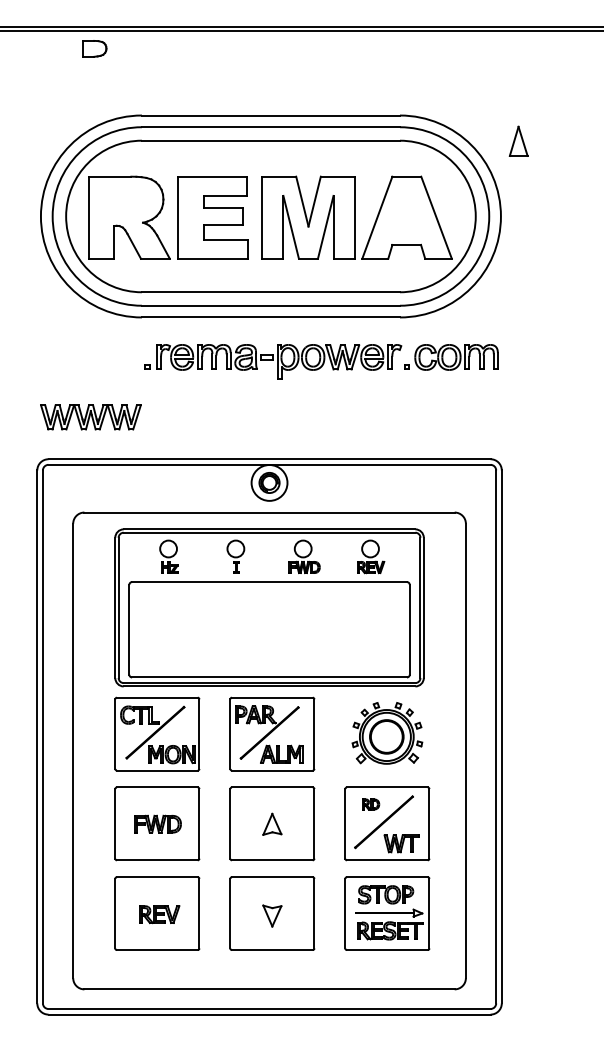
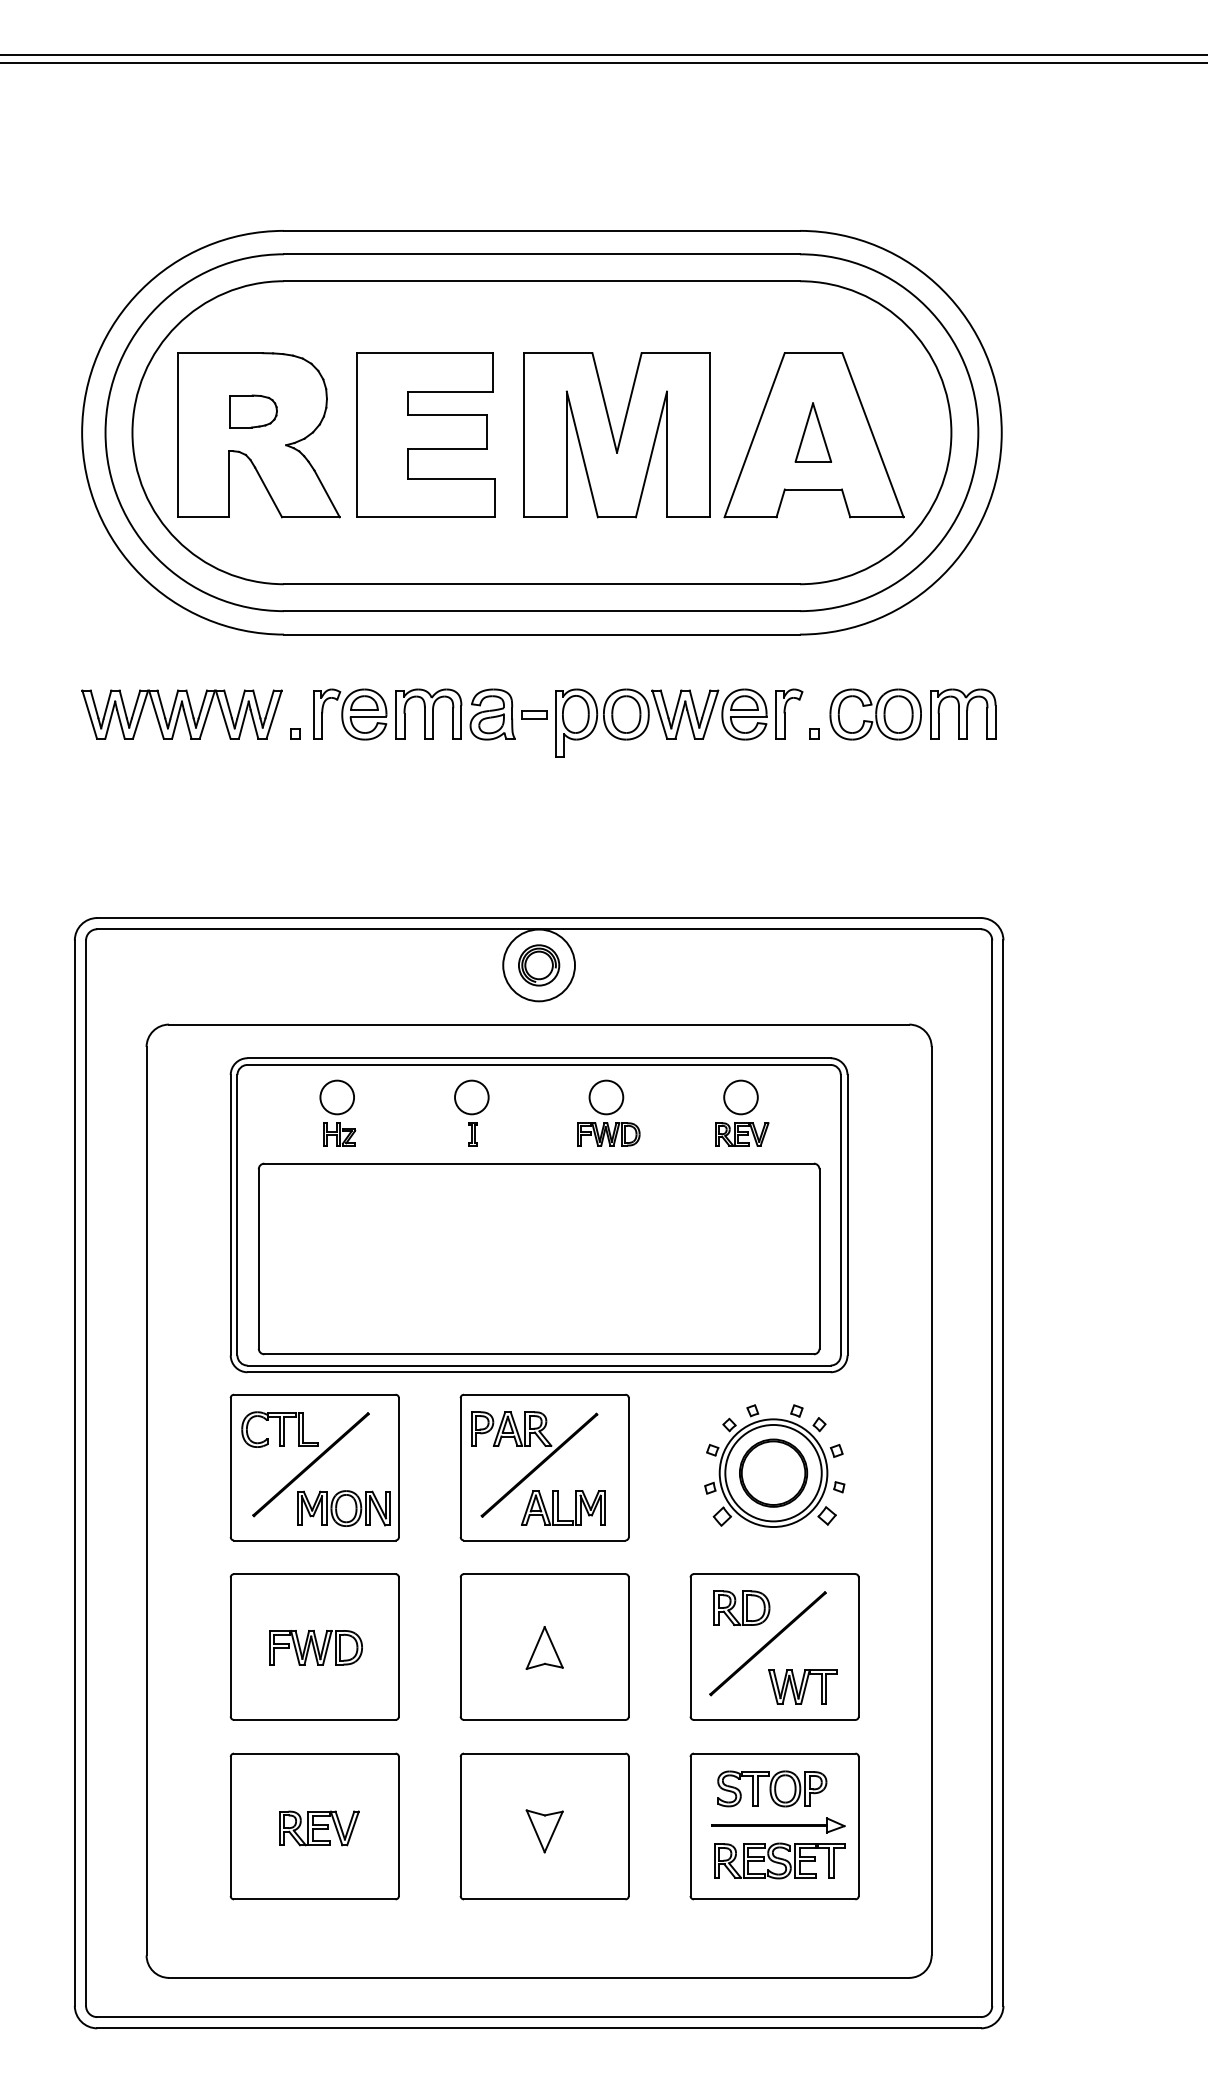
part: (94, 48) -> (253, 410), moved
part: (518, 140) -> (812, 430), moved
part: (90, 417) -> (181, 714), moved
part: (370, 804) -> (740, 1608), size x1.67

